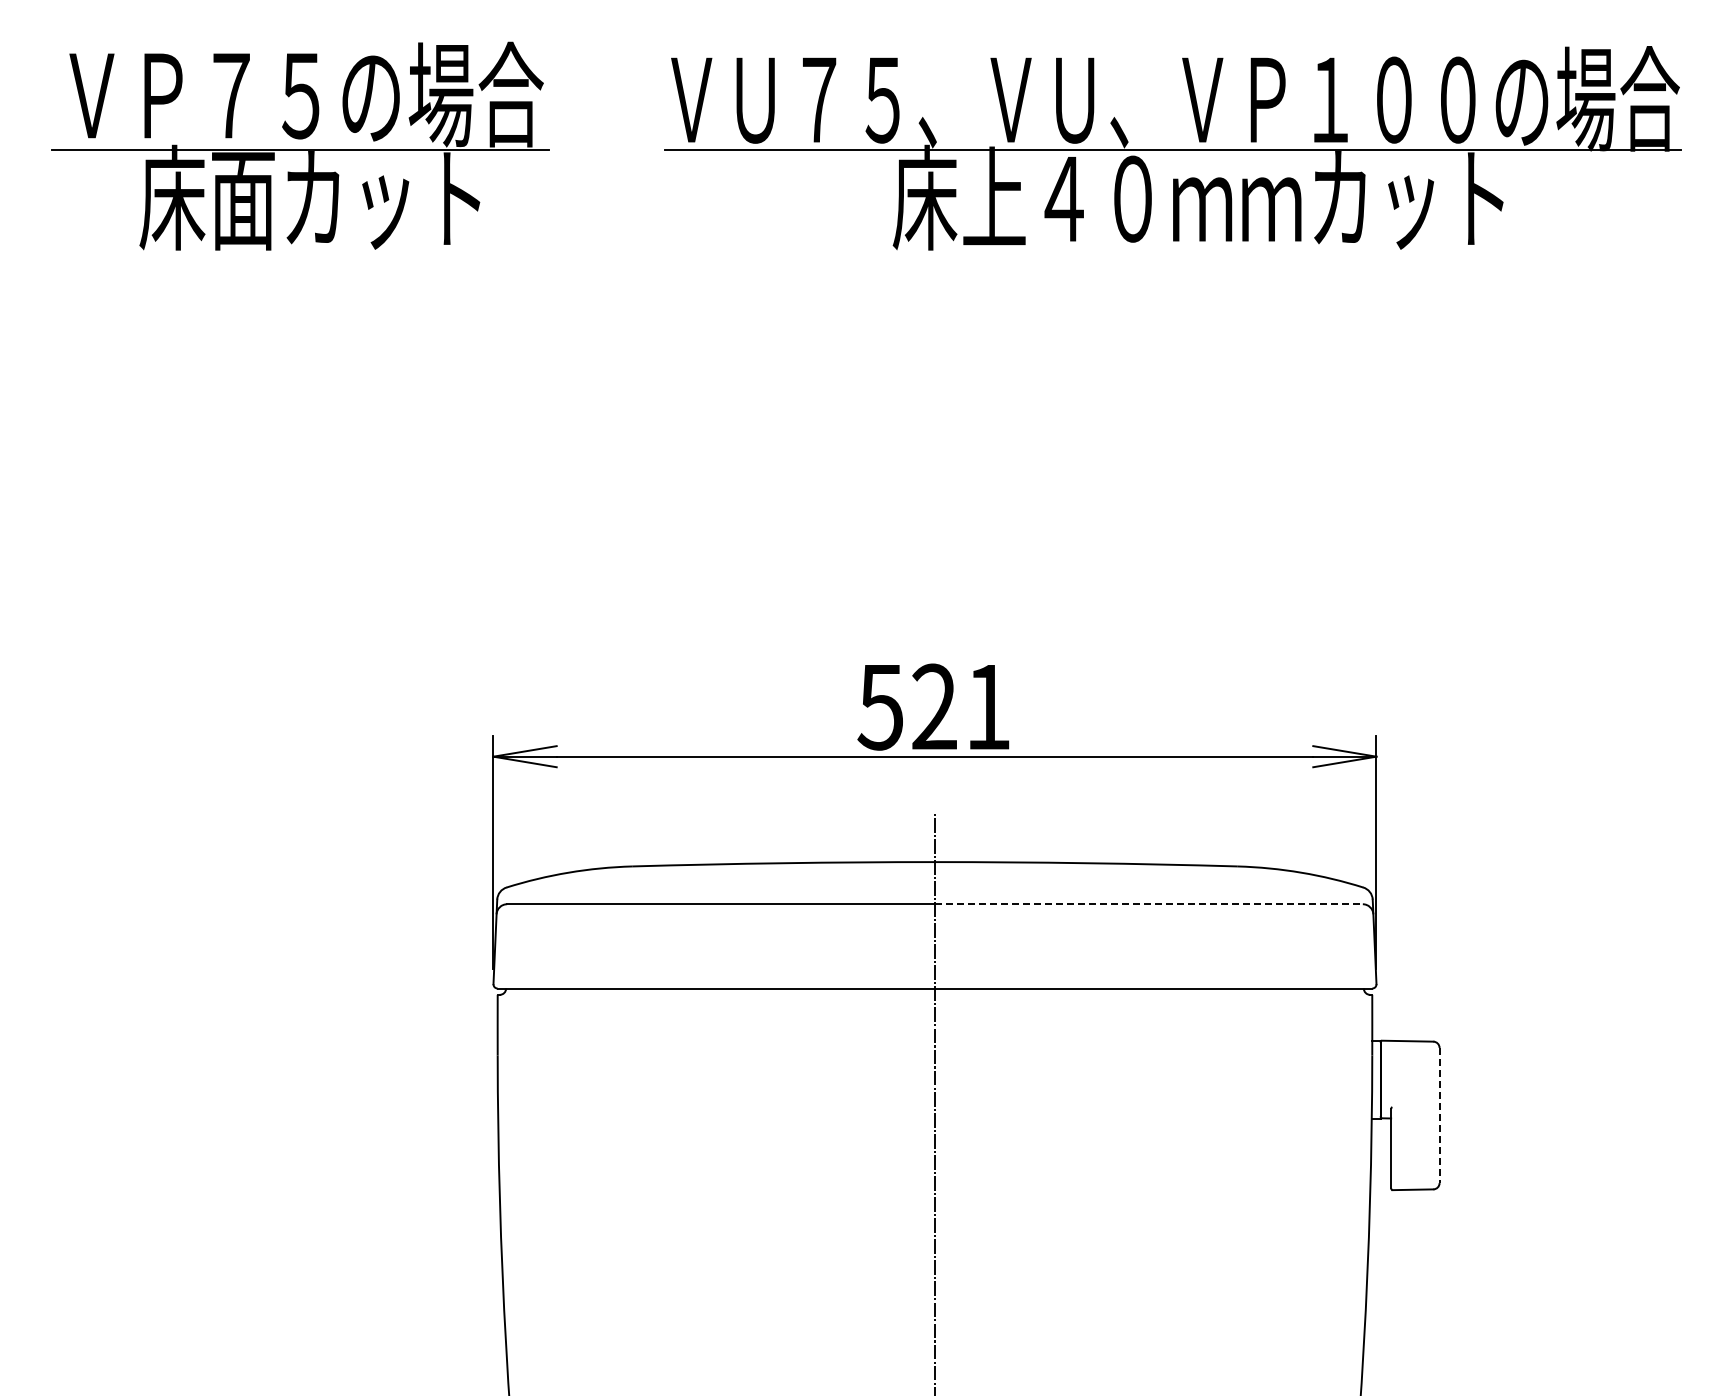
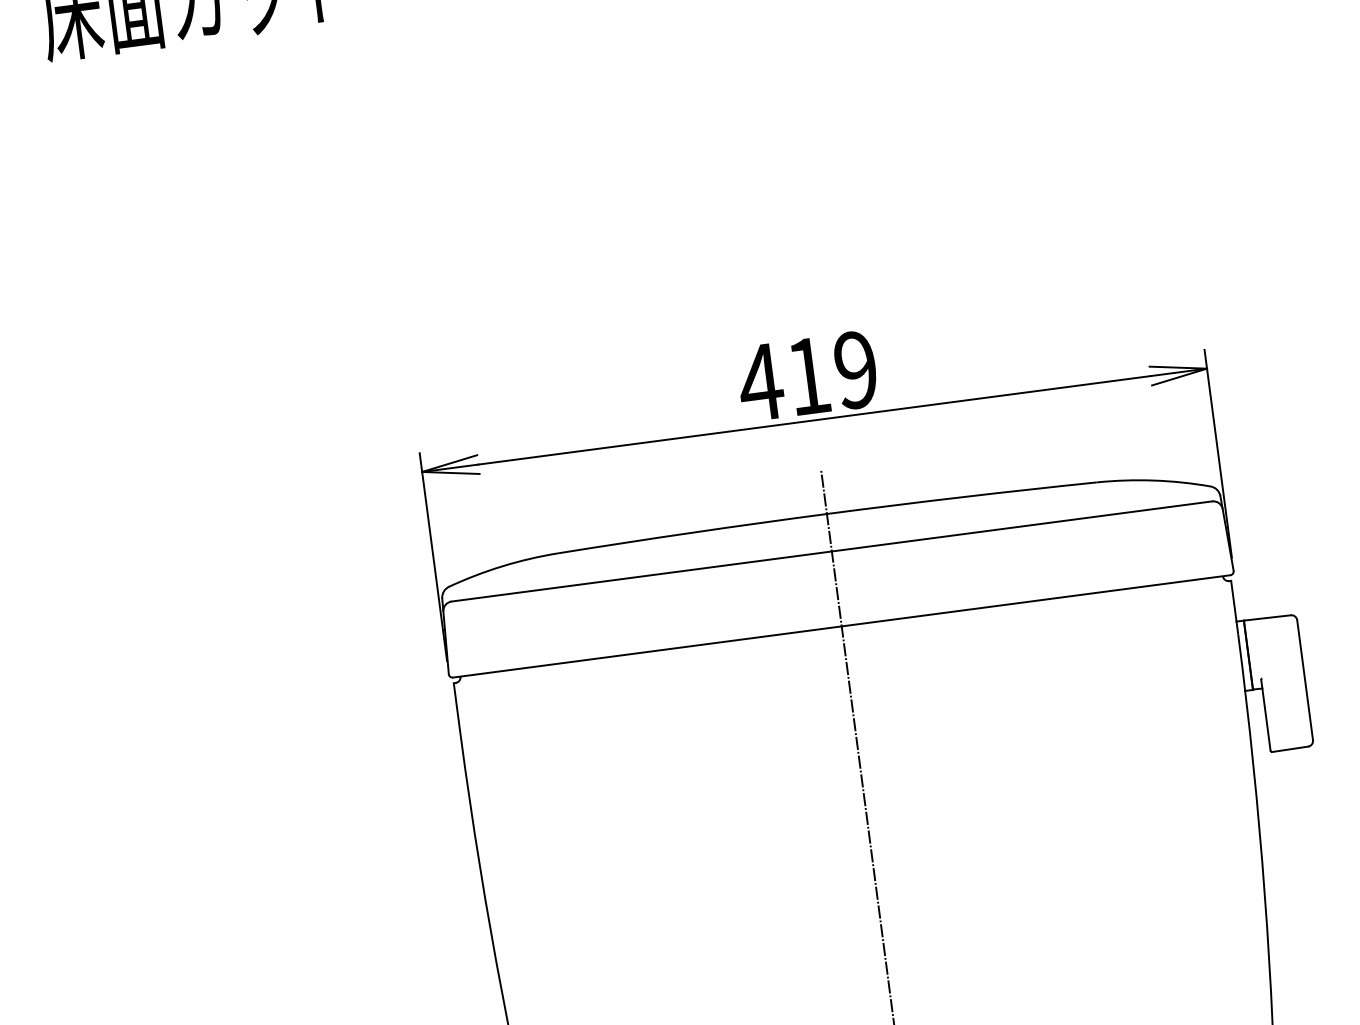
text: (933, 706) -> (807, 375), 521 -> 419
line: (1148, 904) -> (1021, 526), dashed -> solid
line: (1439, 1115) -> (1305, 680), dashed -> solid

